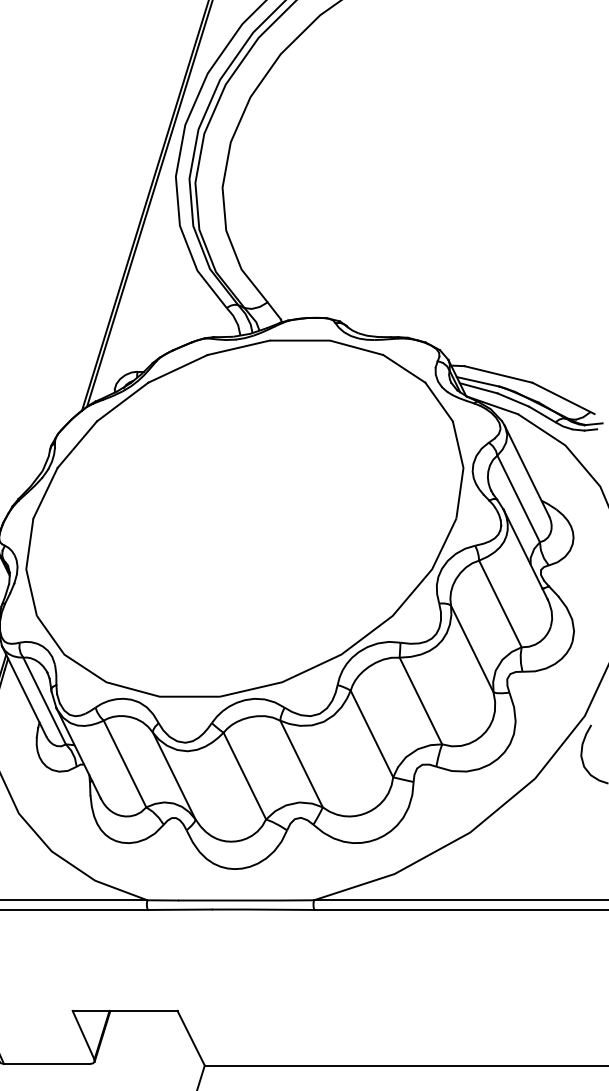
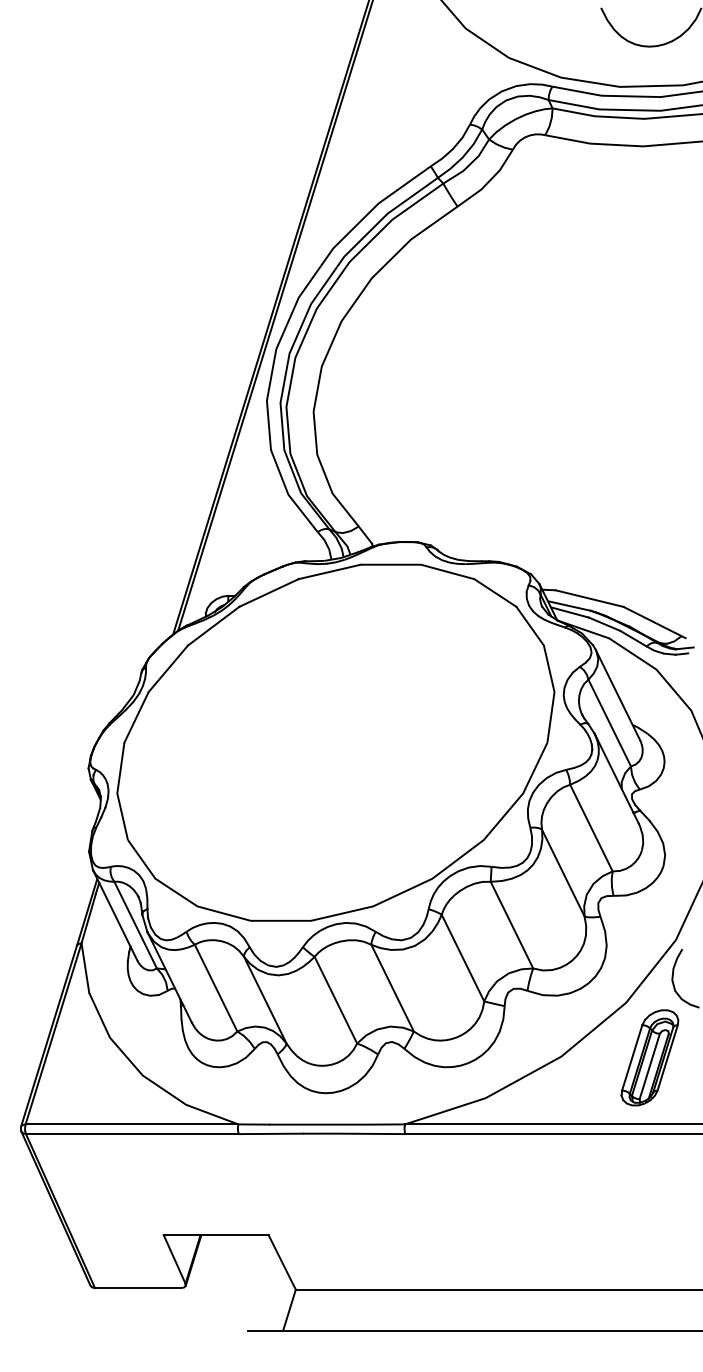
part: (558, 833) -> (649, 1057), added

